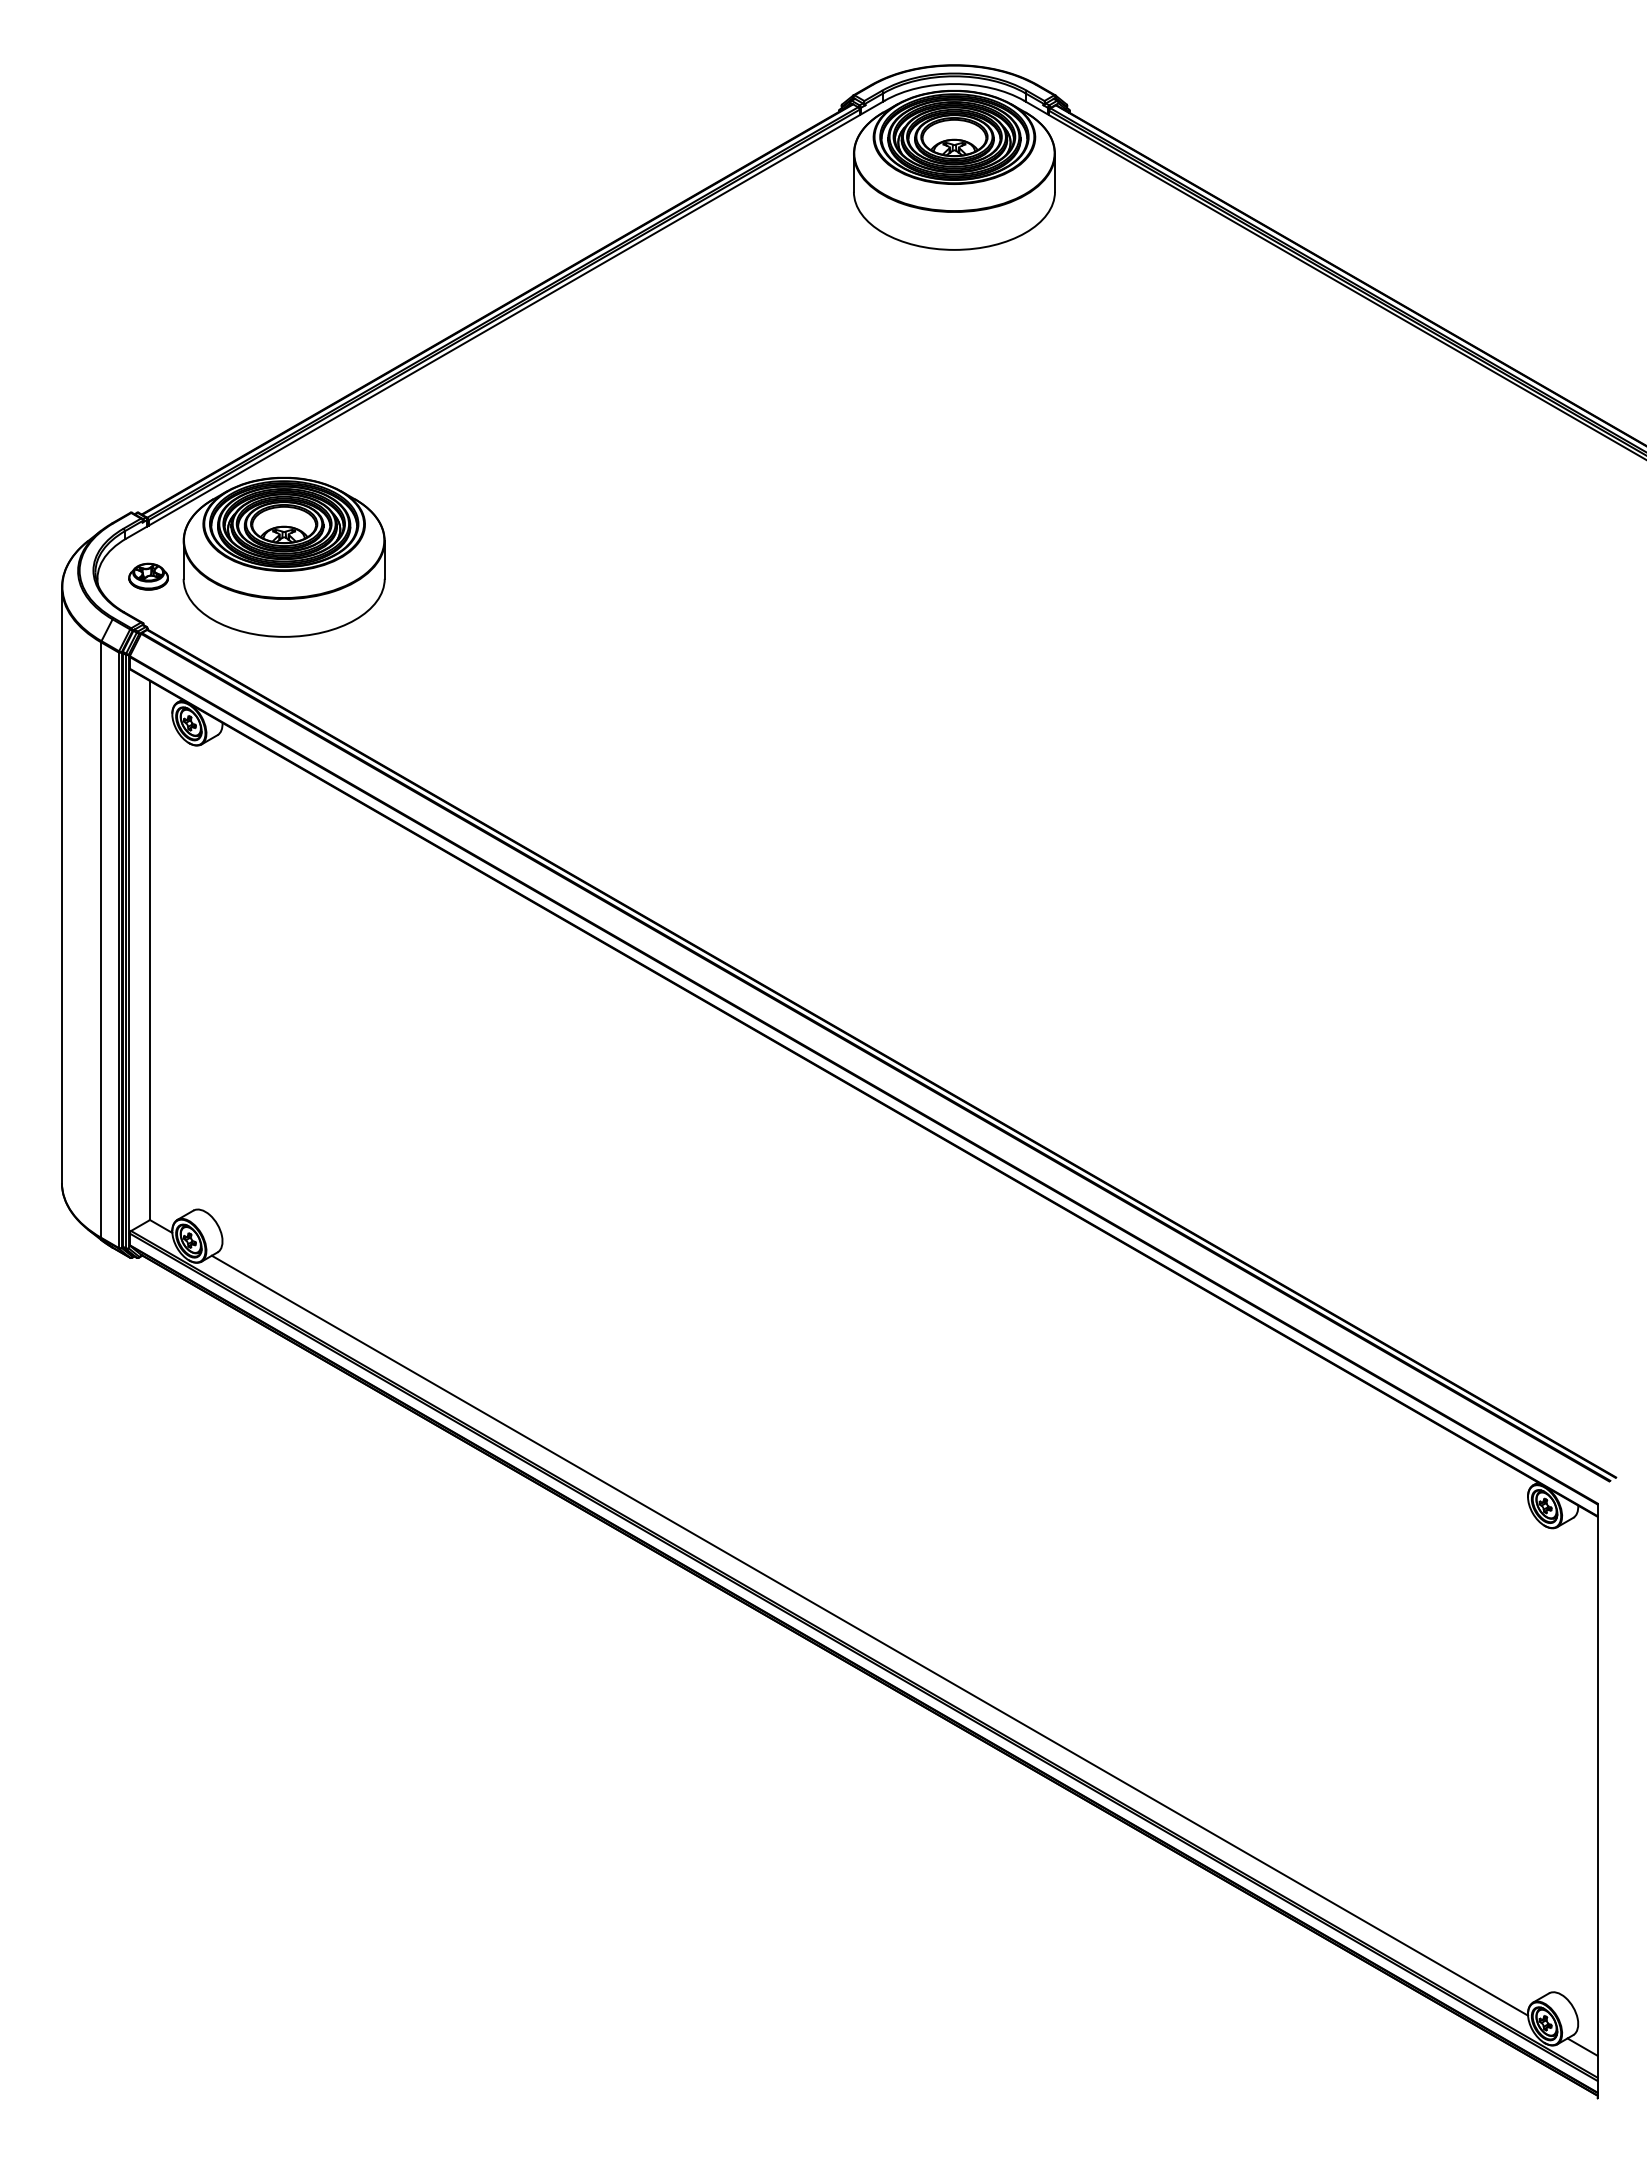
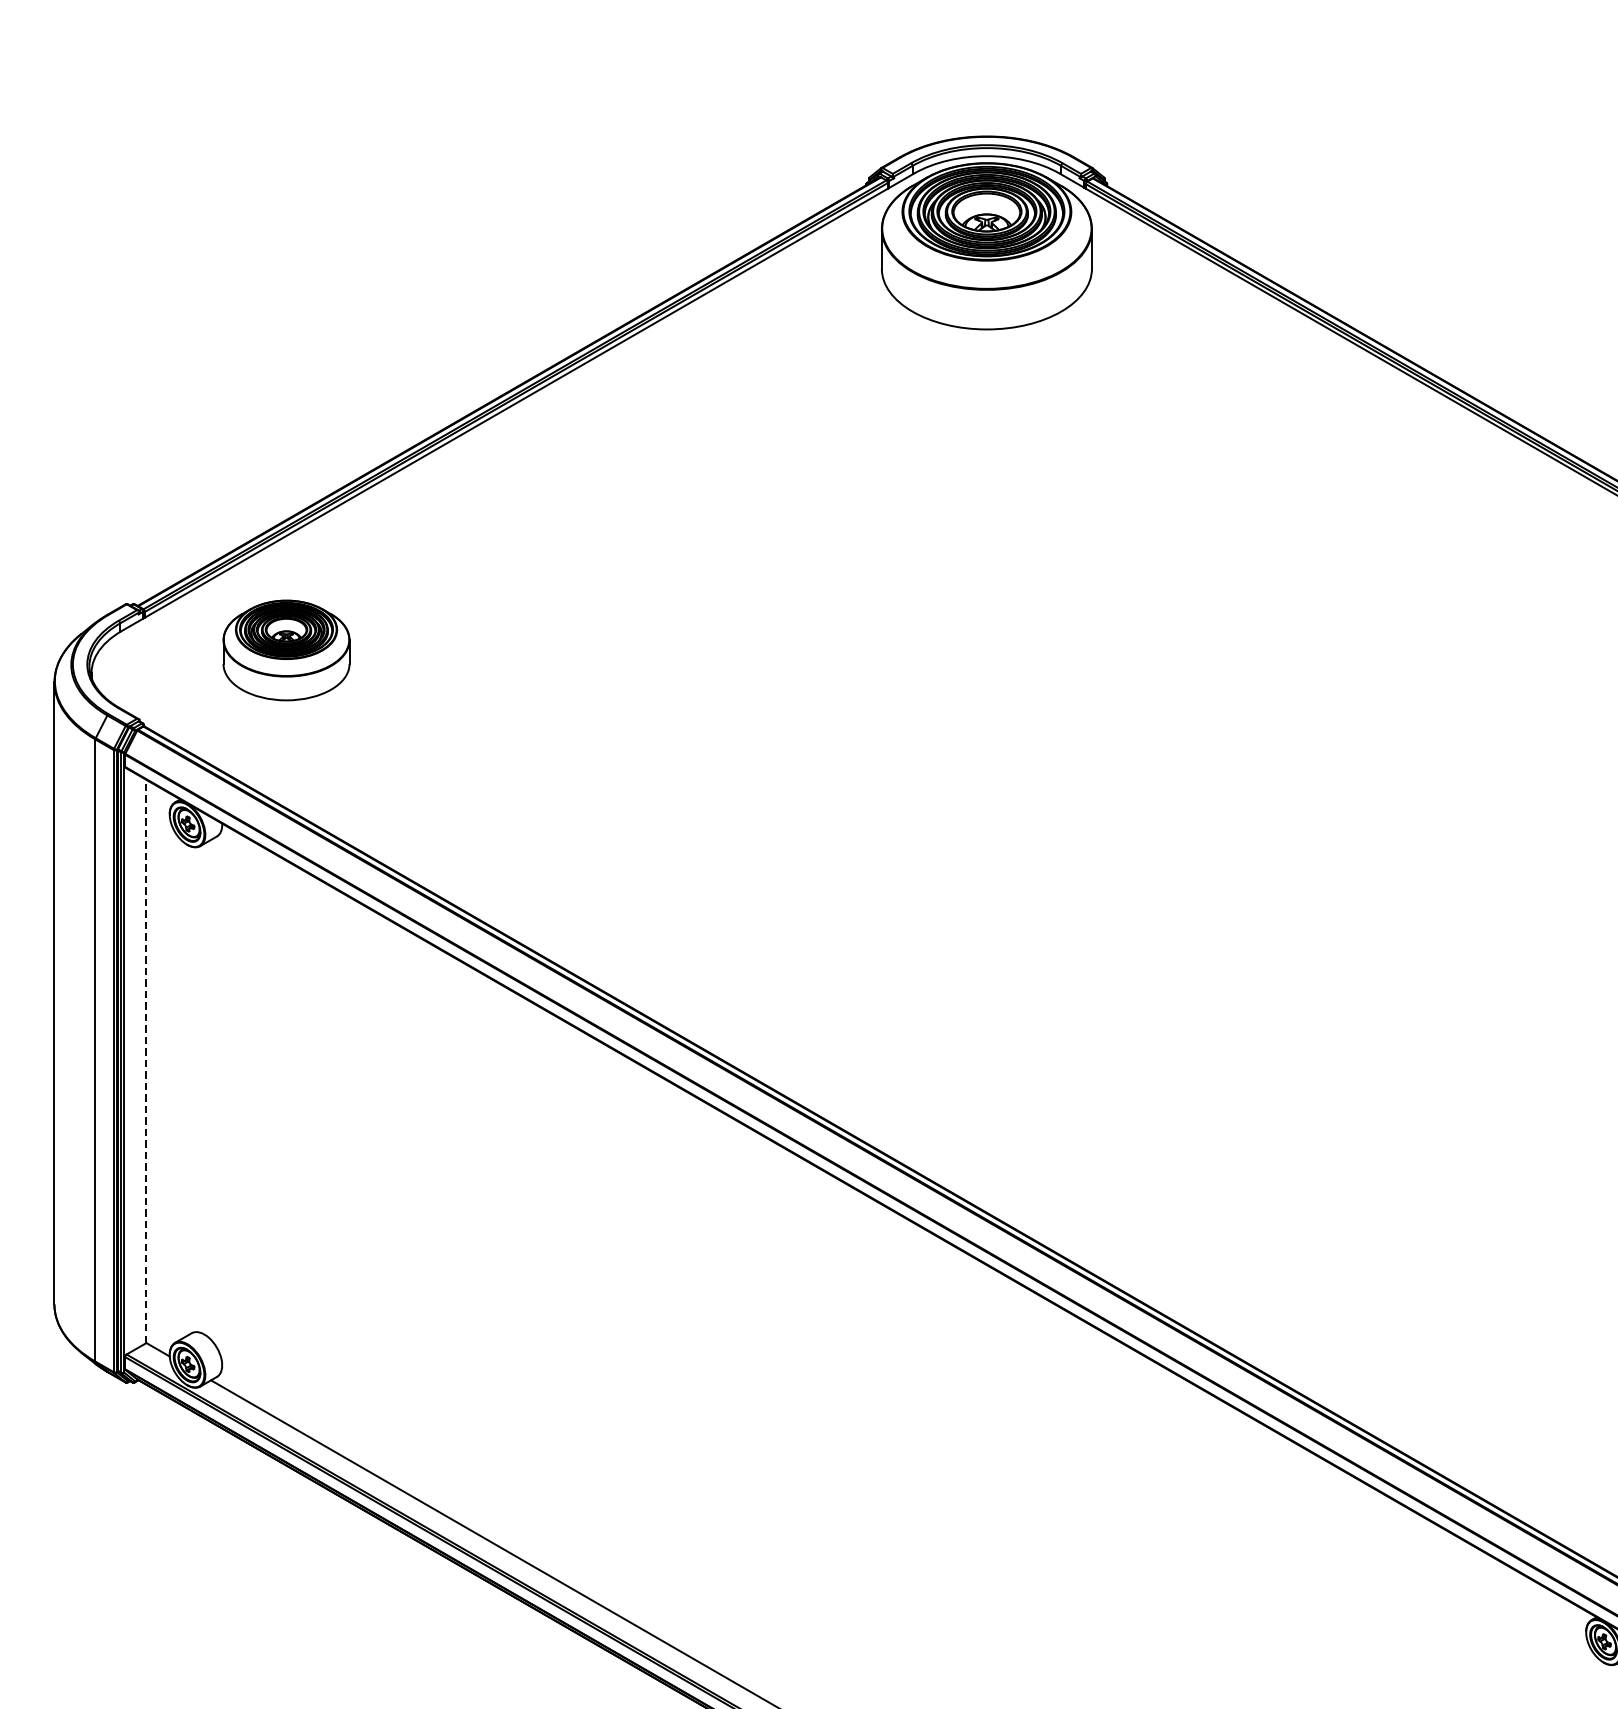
part: (283, 556) -> (285, 649), size x0.6
part: (148, 576) -> (144, 670), removed
line: (149, 950) -> (145, 1061), solid -> dashed

